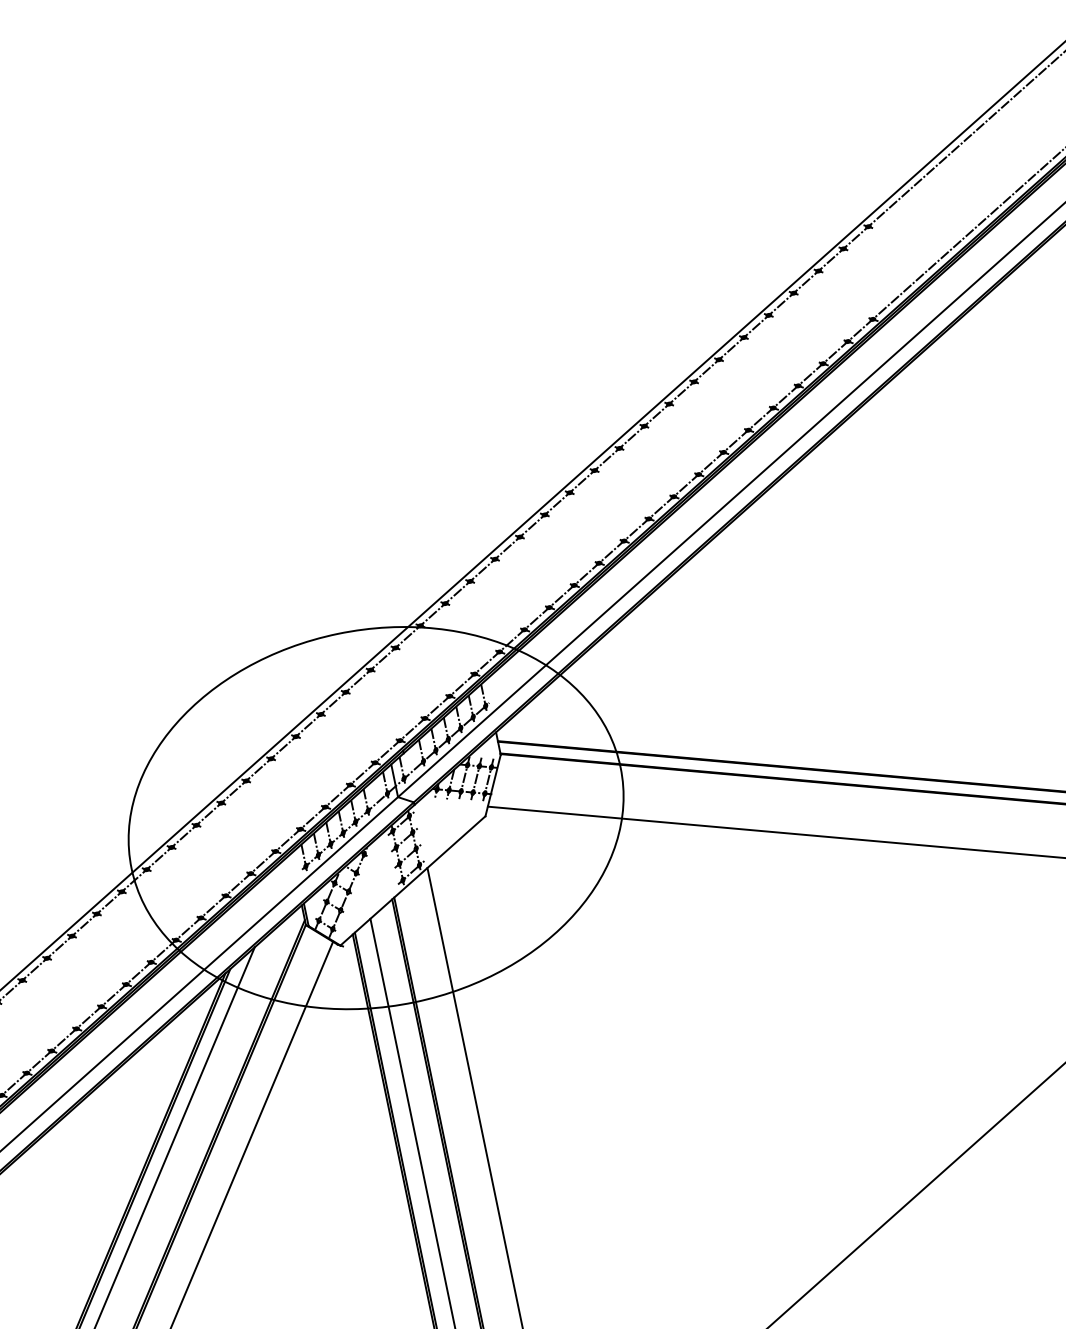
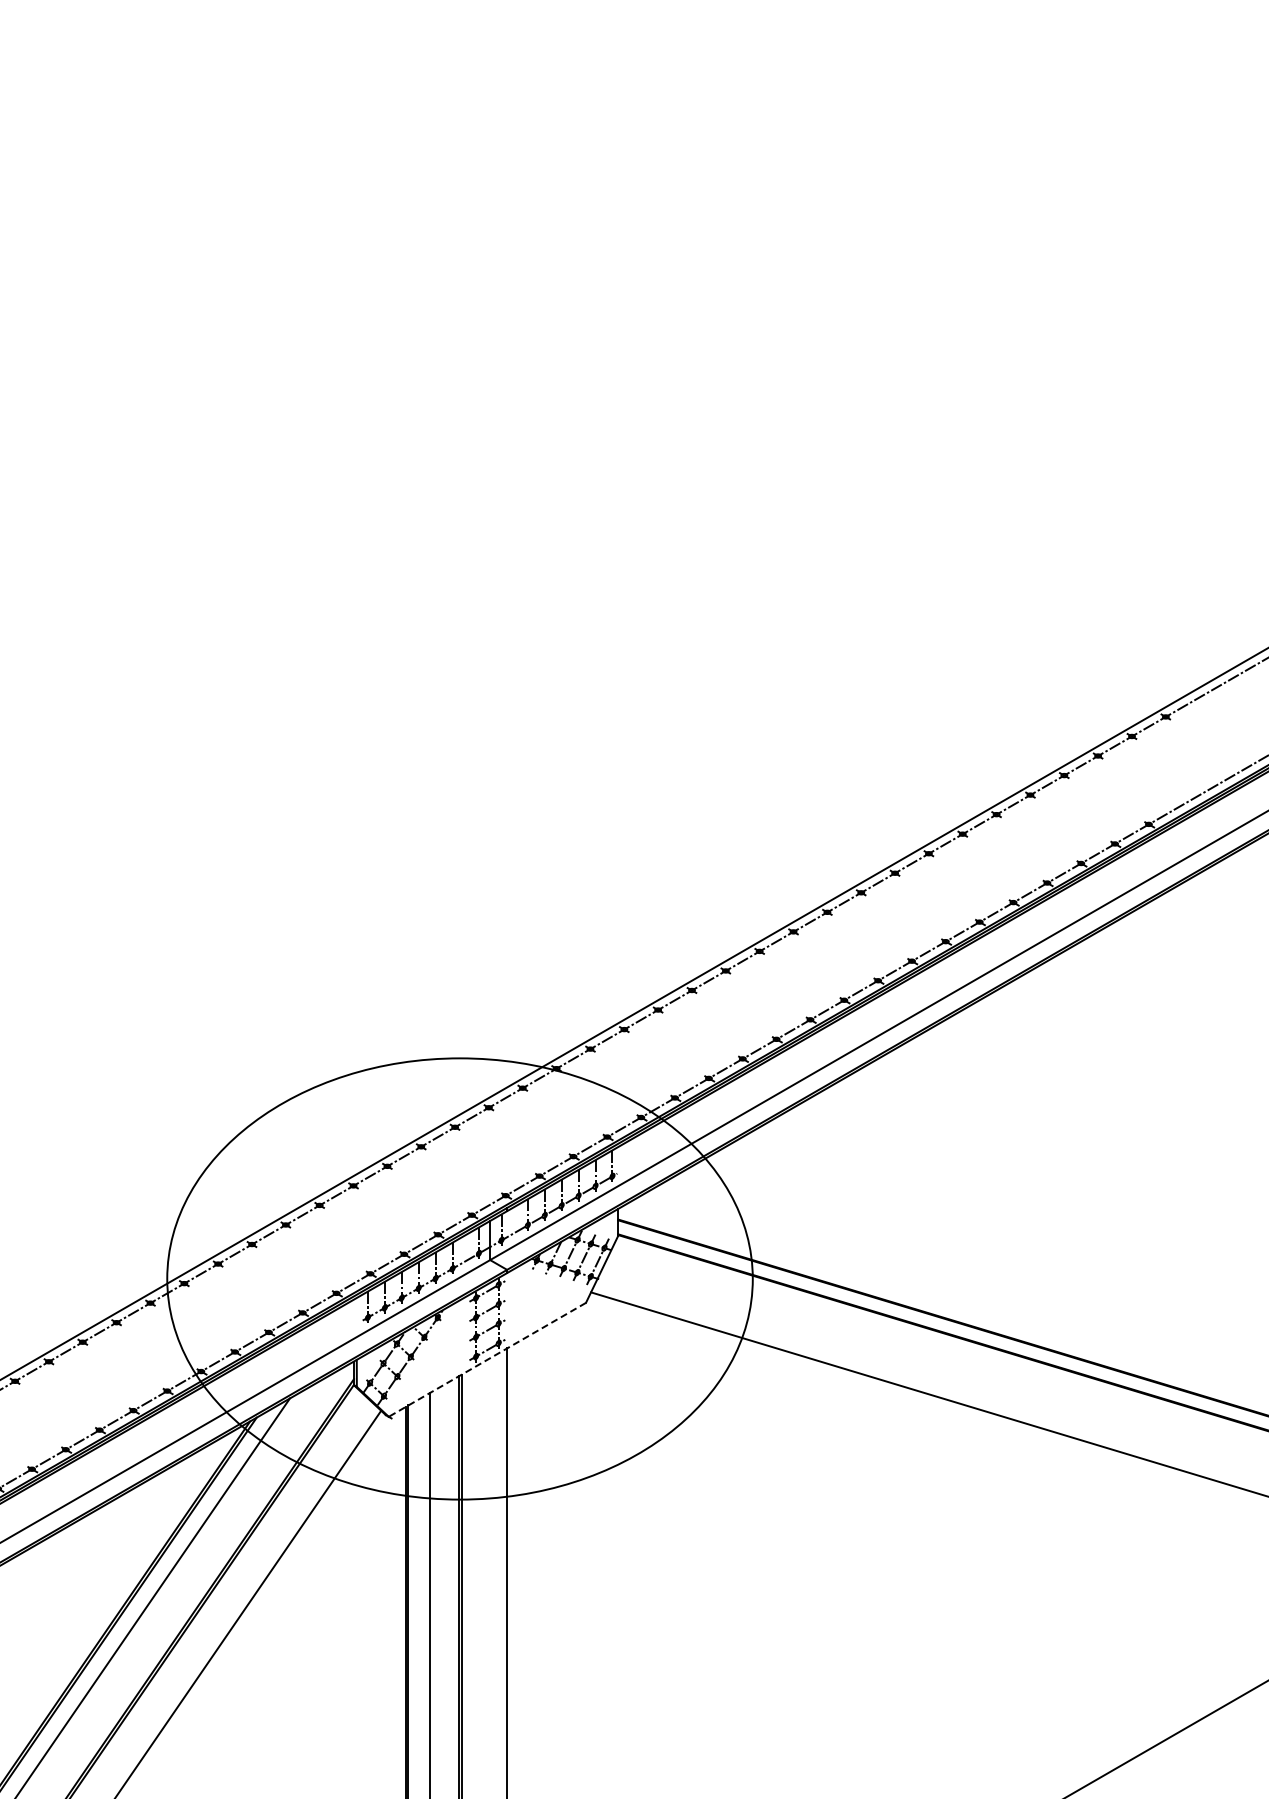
line: (412, 880) -> (487, 1359), solid -> dashed

